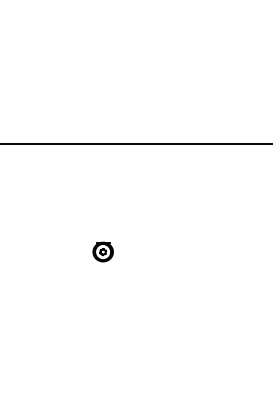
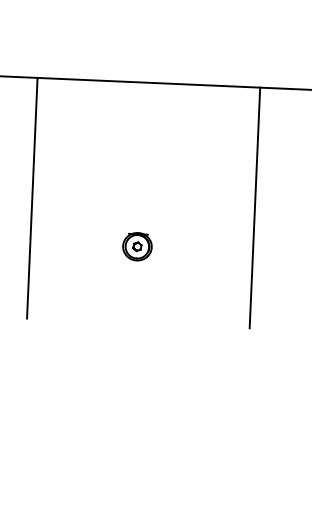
line: (53, 225) -> (31, 197), added
line: (206, 225) -> (255, 207), added
part: (102, 251) -> (136, 245), moved

